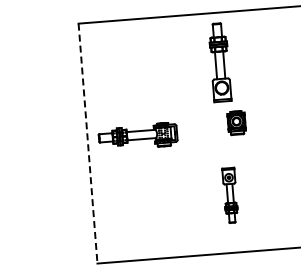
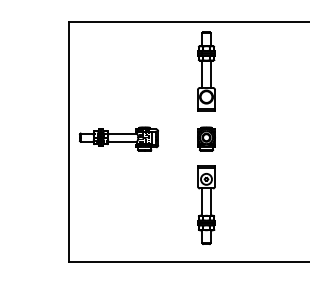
part: (236, 122) -> (206, 138), moved
line: (87, 144) -> (68, 142), dashed -> solid
part: (230, 195) -> (206, 204), size x1.43

